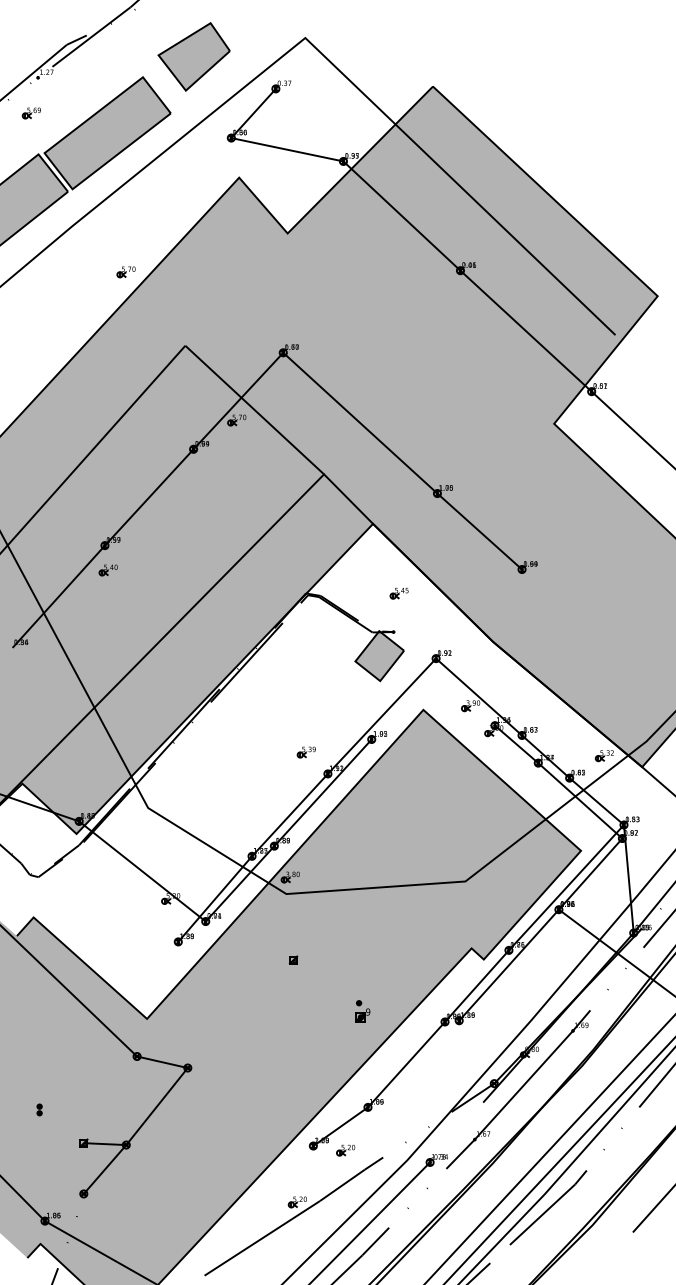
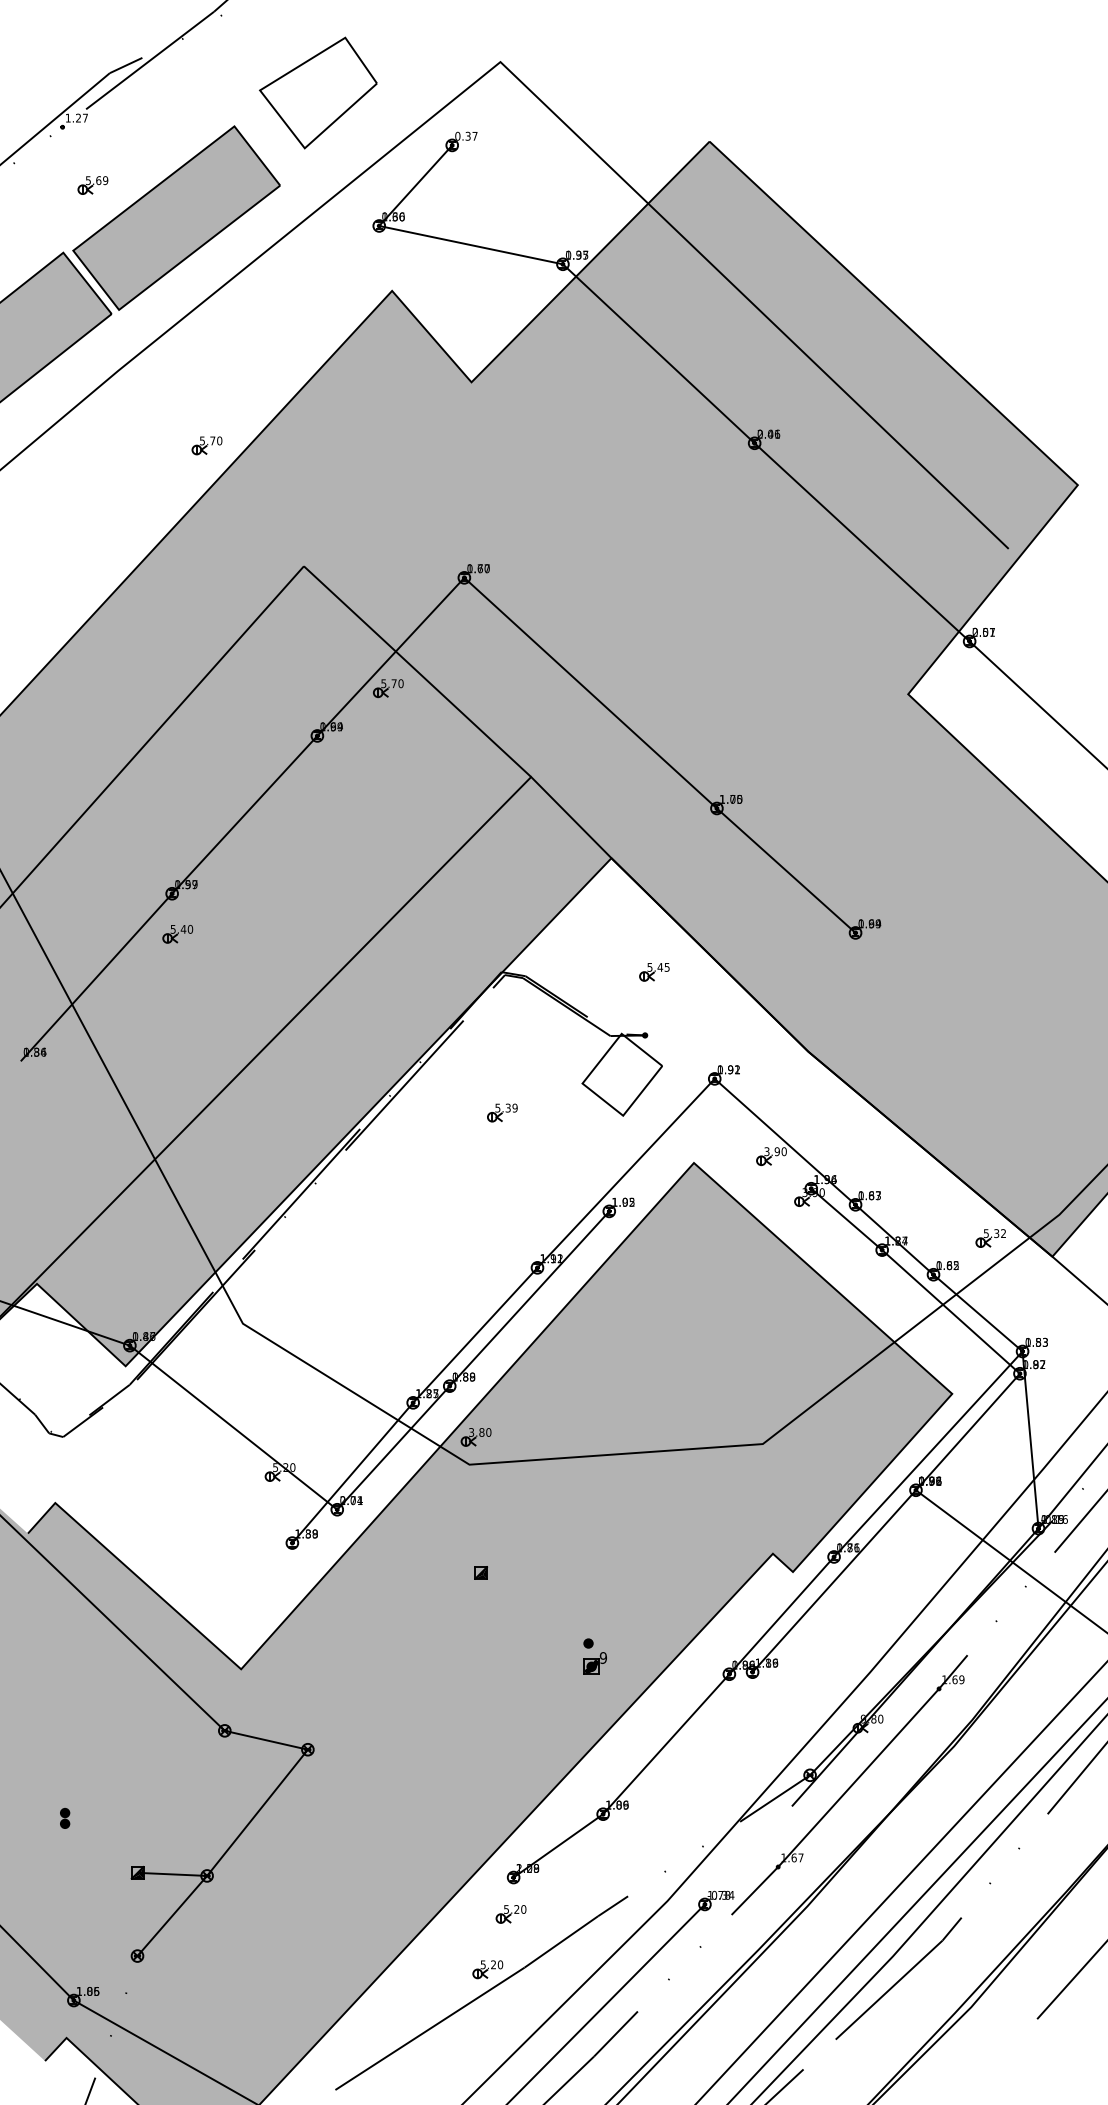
fill: (194, 56) -> (318, 92), removed
part: (30, 113) -> (91, 185), moved
fill: (379, 656) -> (621, 1075), removed
part: (305, 752) -> (500, 1113), moved
part: (345, 1150) -> (510, 1914), moved

